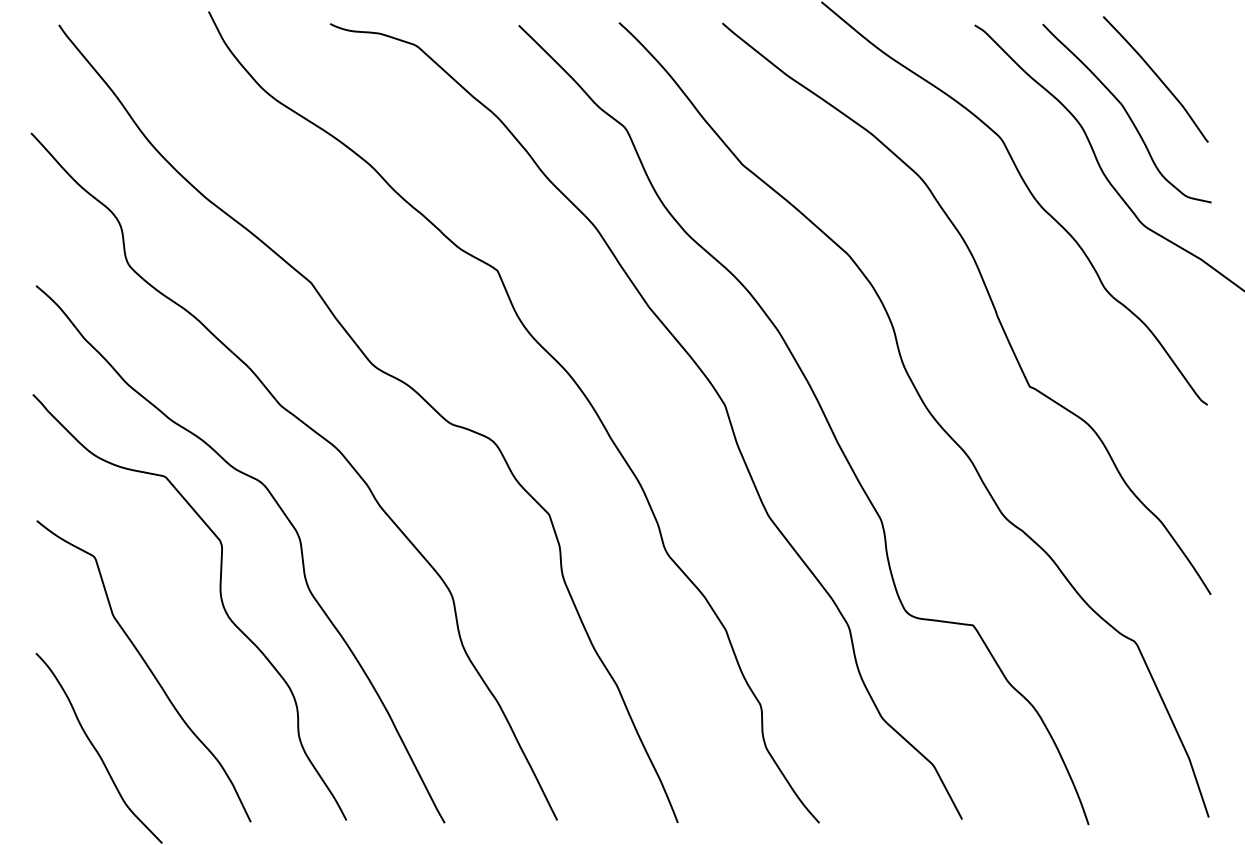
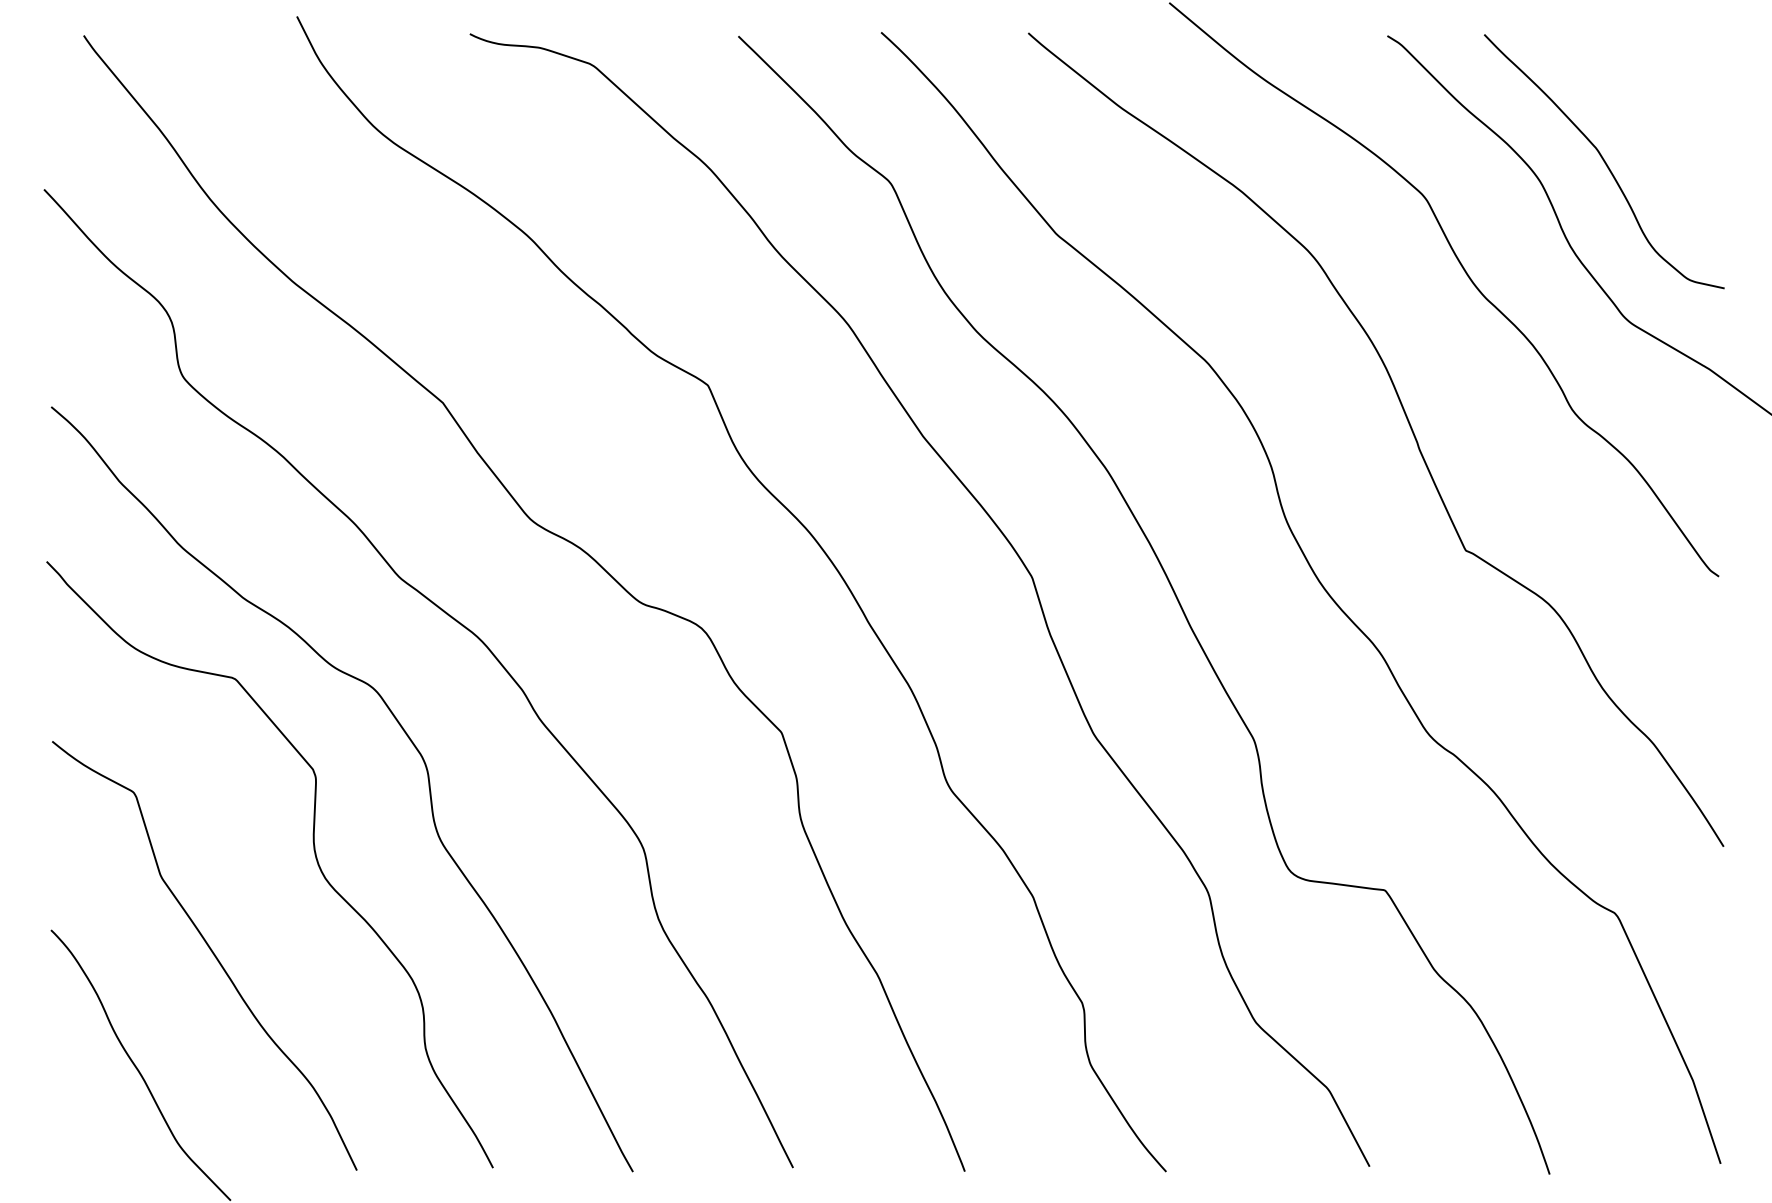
curve: (1157, 77) -> (1647, 110), removed

